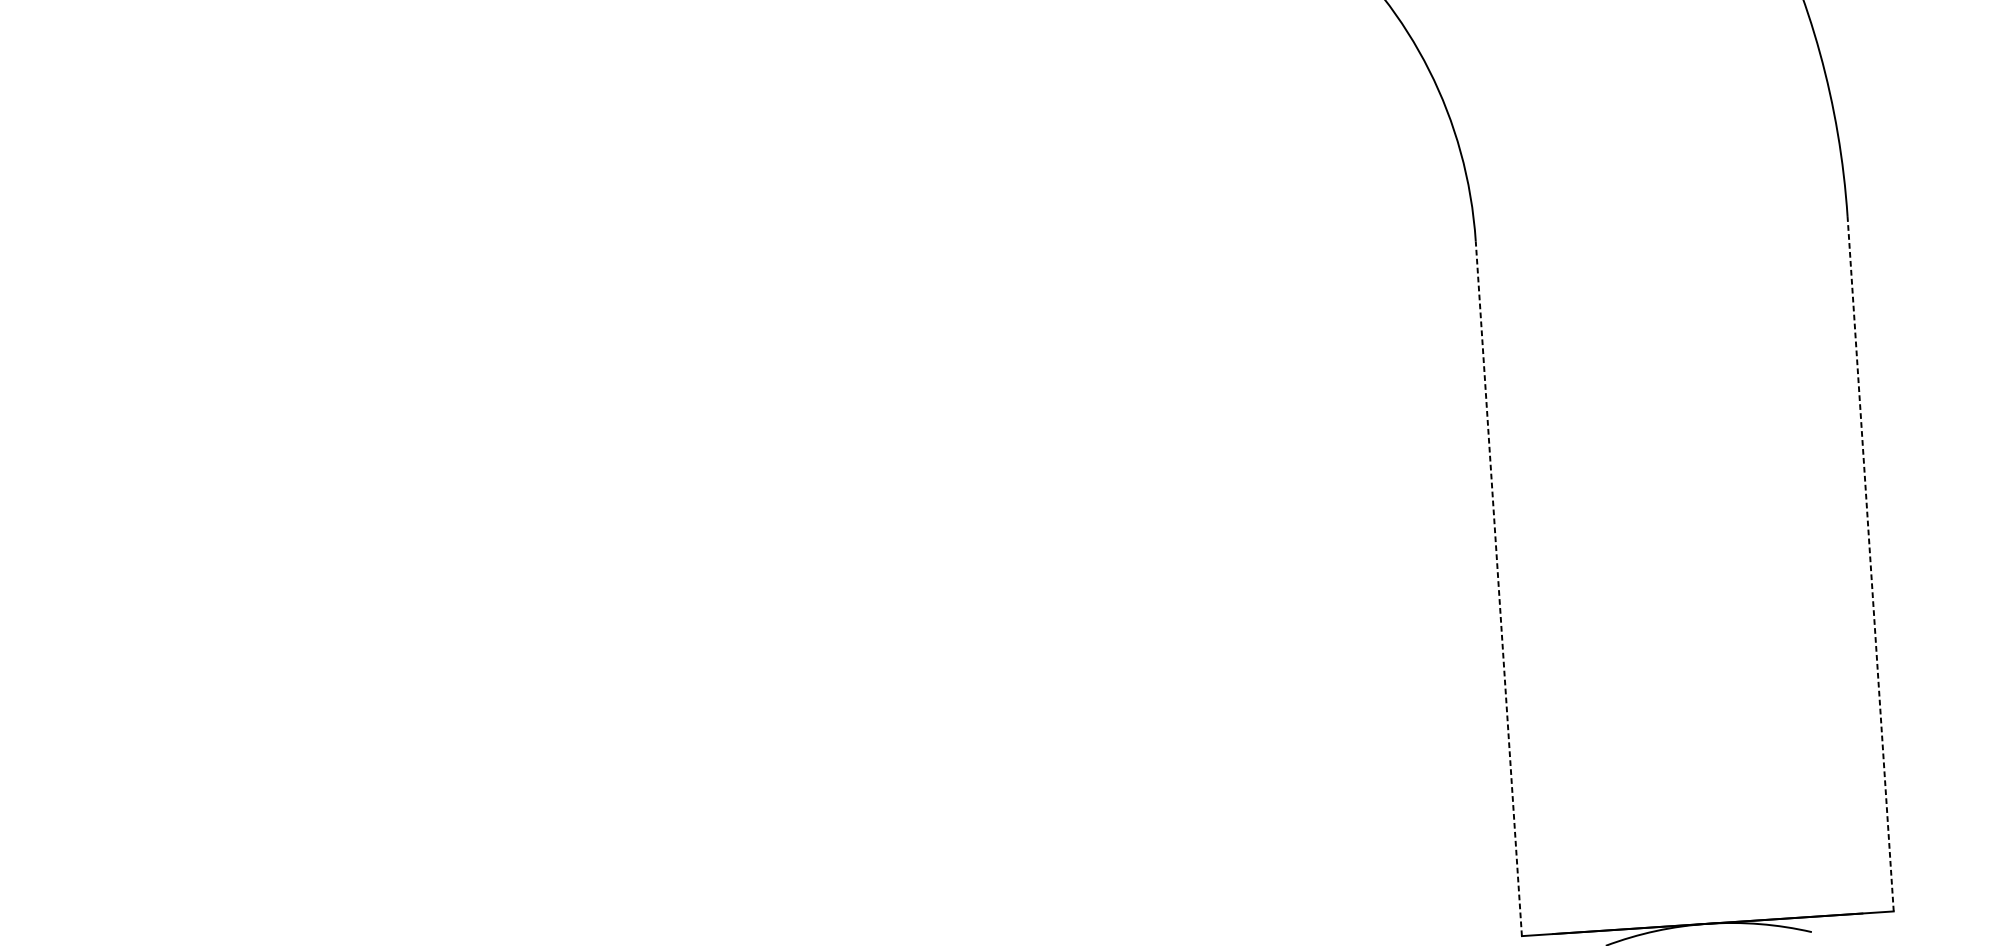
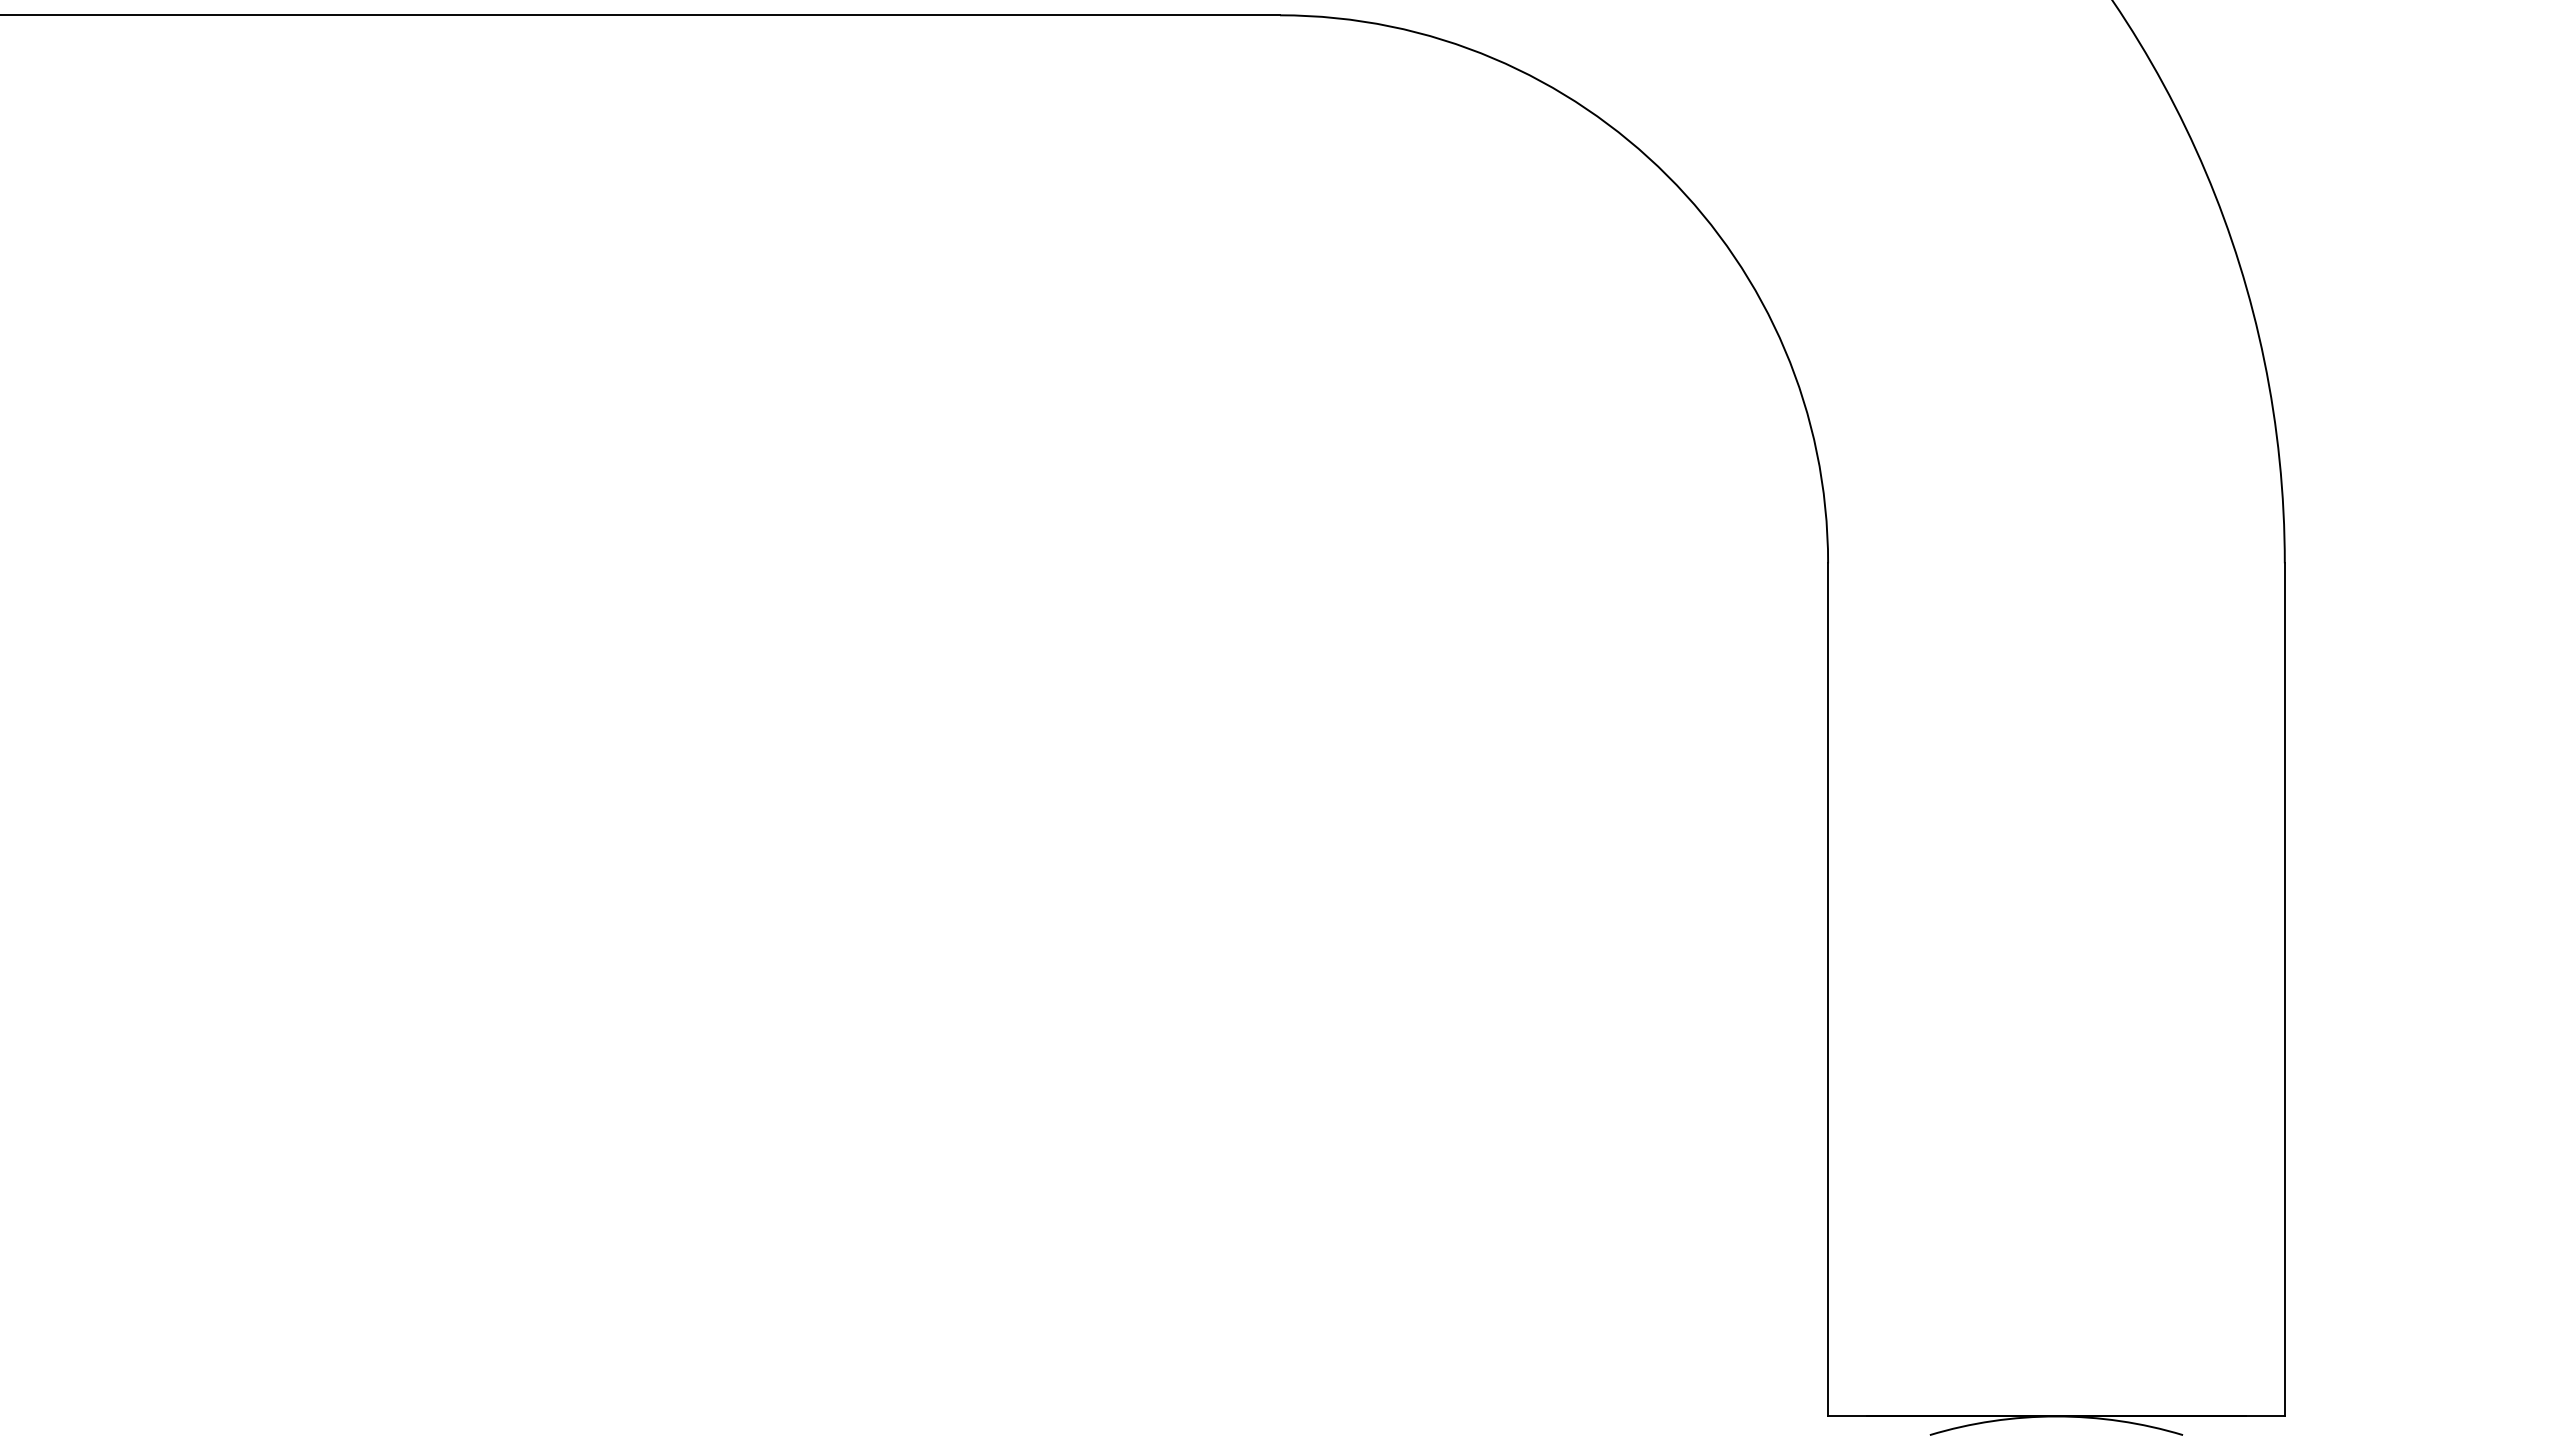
line: (1870, 563) -> (2284, 989), dashed -> solid
line: (1499, 588) -> (1828, 989), dashed -> solid

